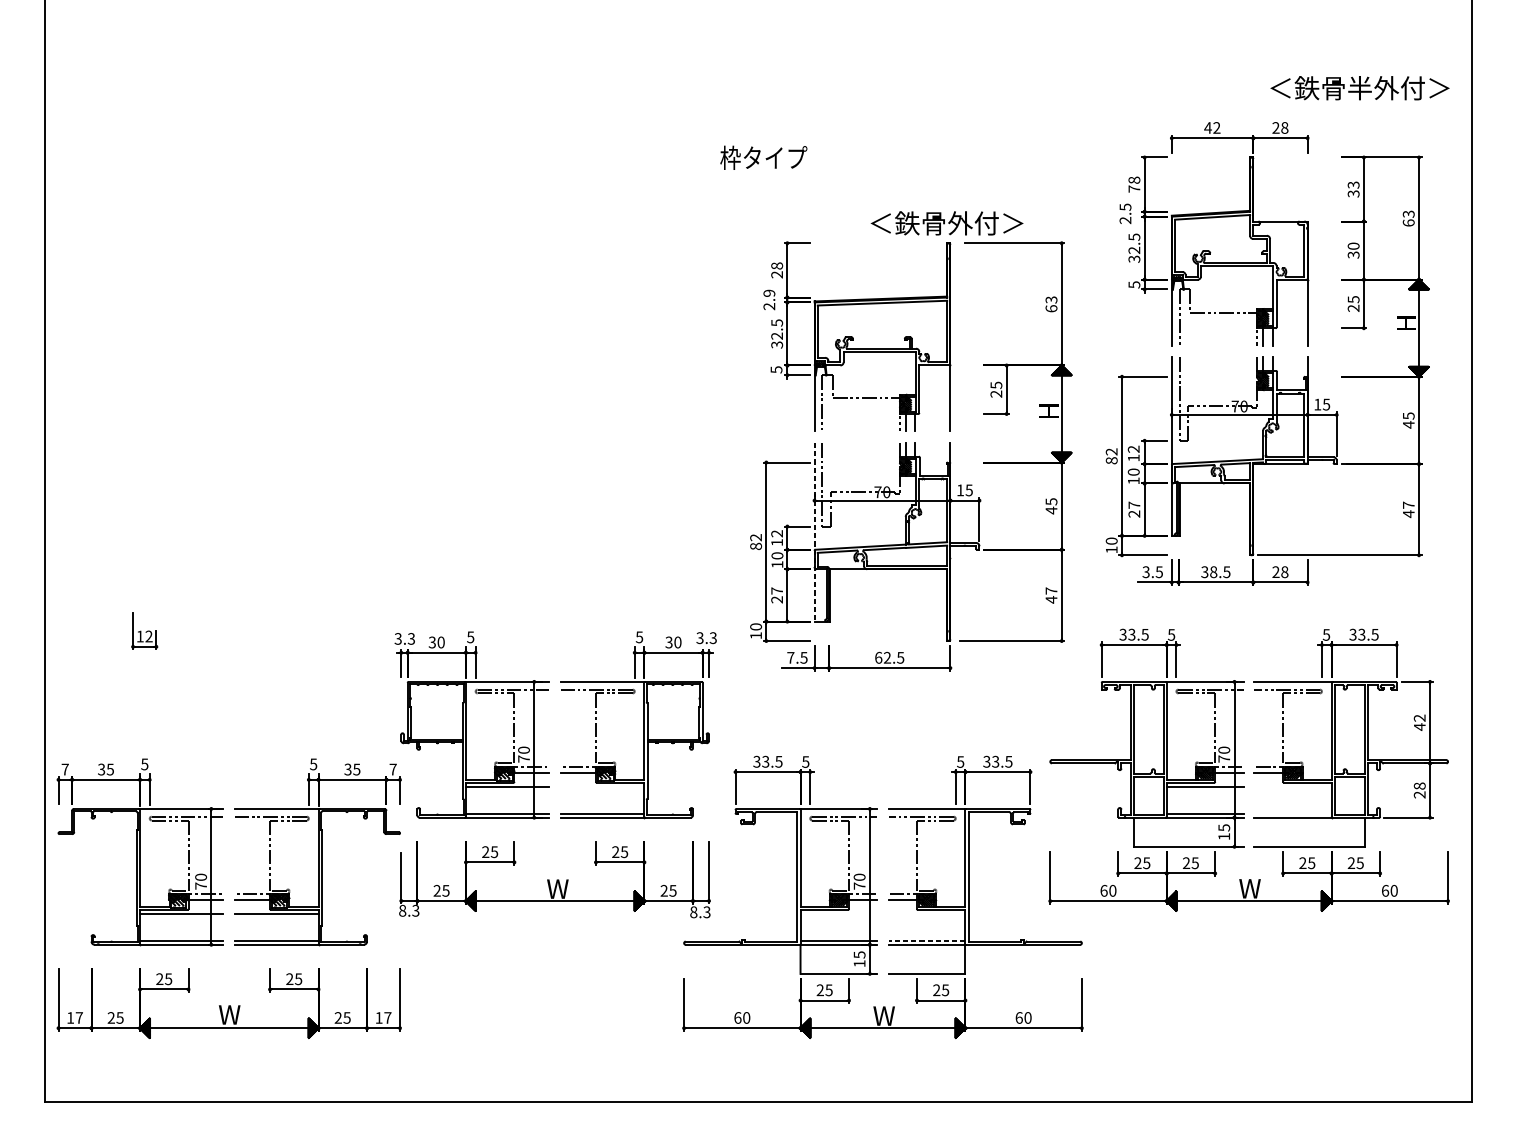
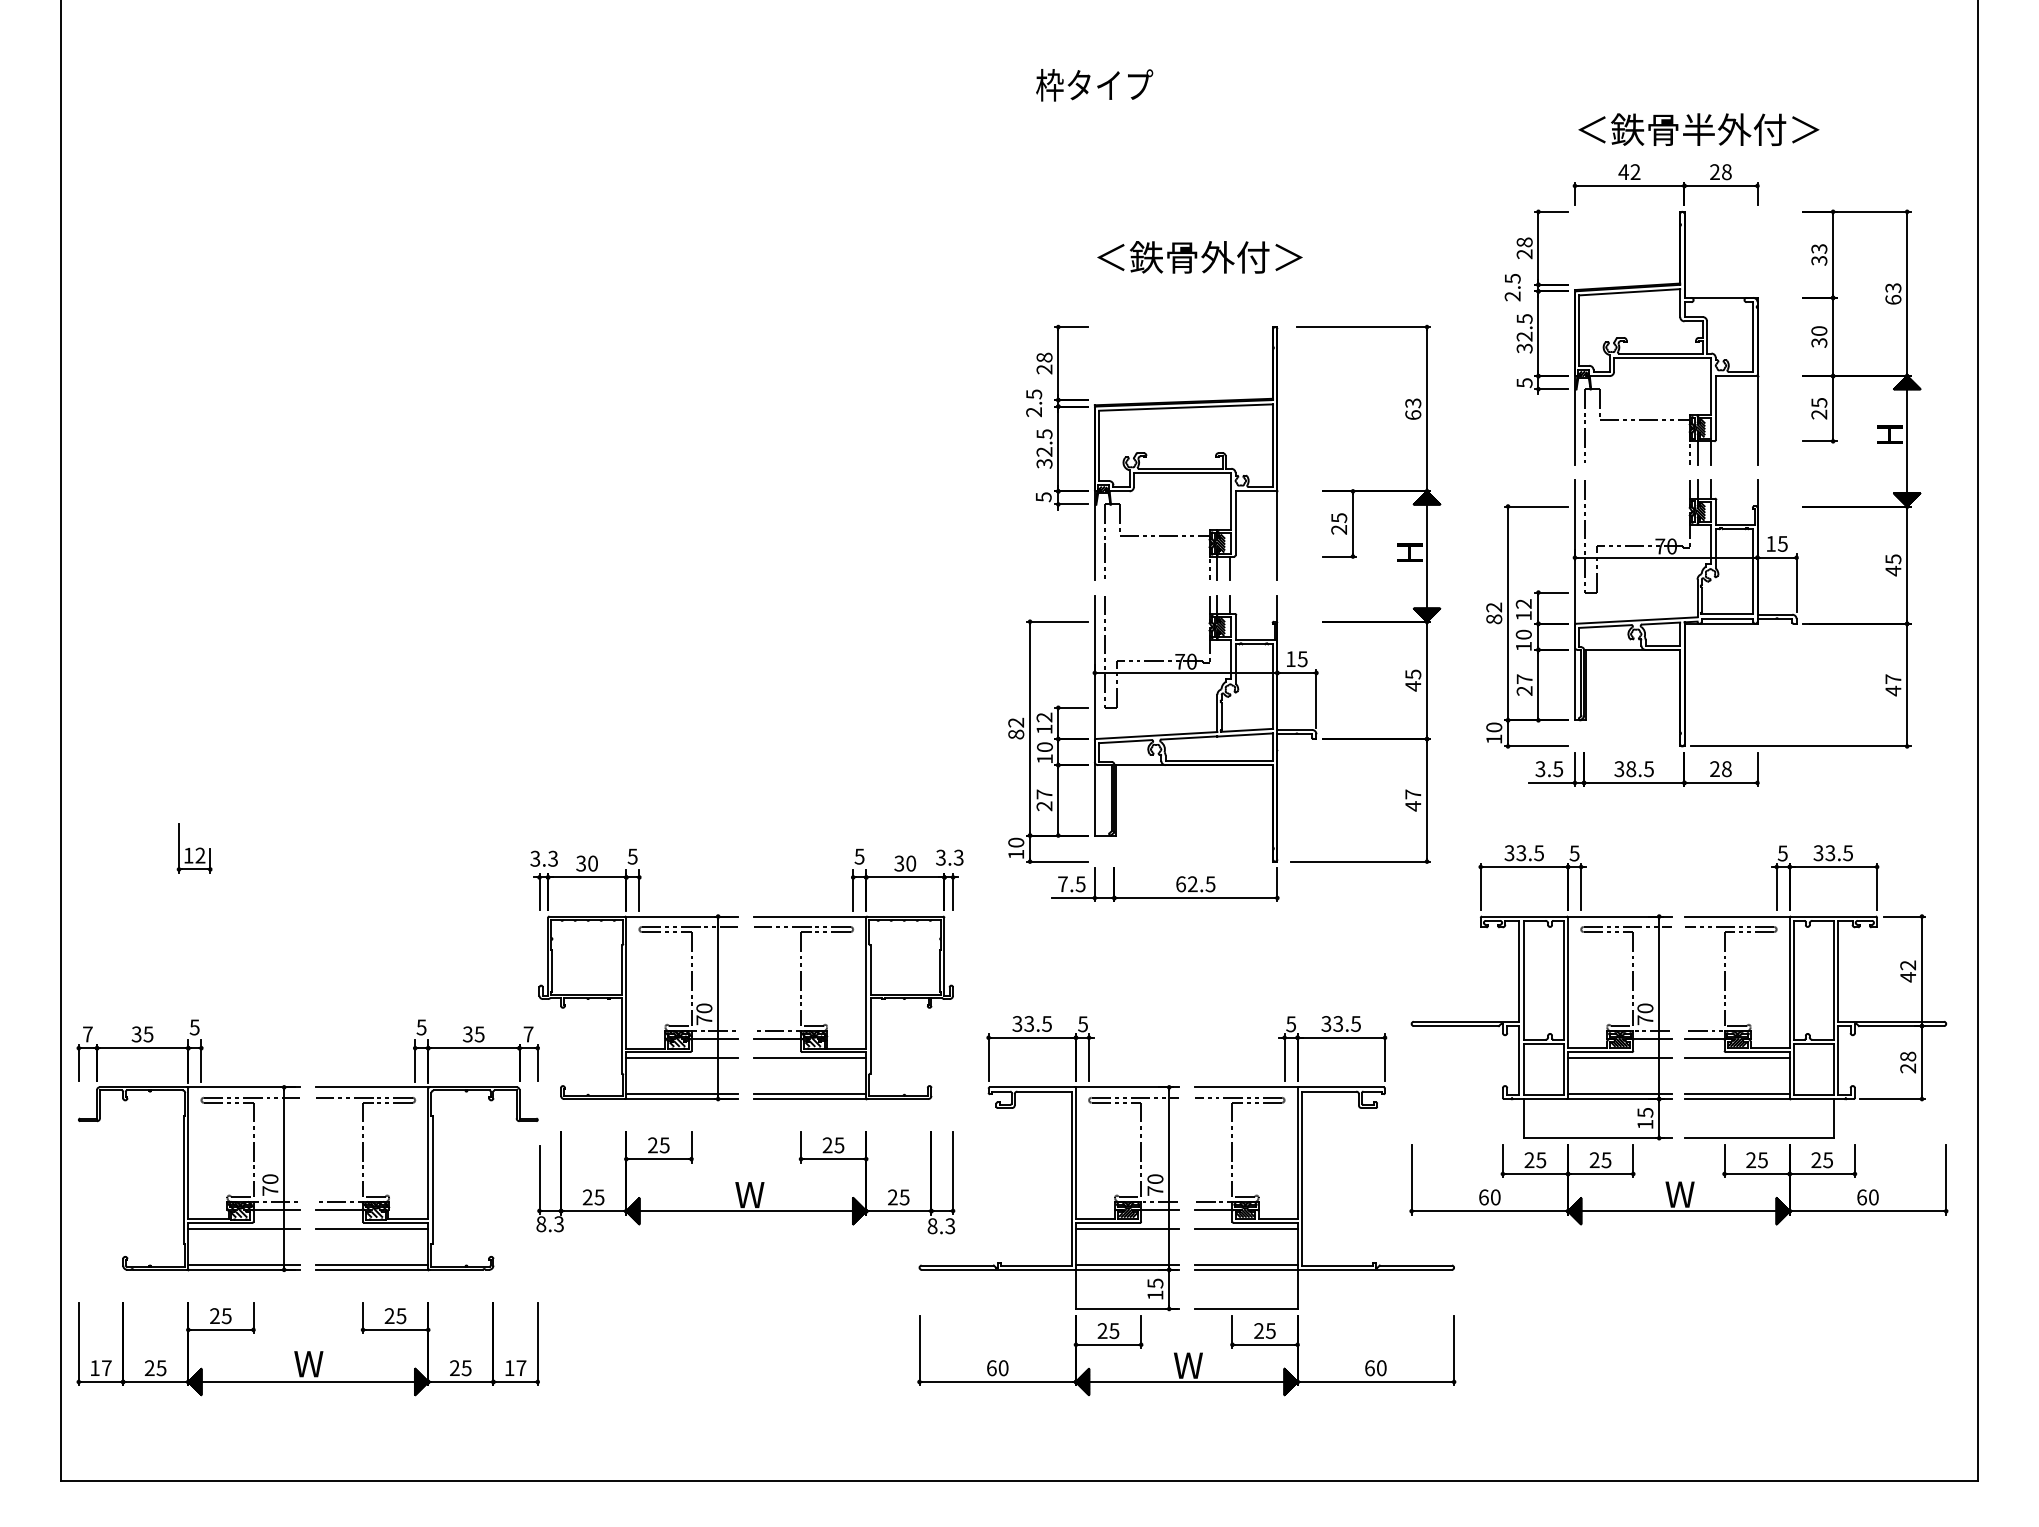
text: (1359, 88) -> (1698, 129), moved
text: (763, 158) -> (1094, 85), moved
text: (1134, 189) -> (1524, 254), 78 -> 28
text: (946, 223) -> (1199, 257), moved
text: (769, 293) -> (1034, 394), 2.9 -> 2.5
line: (814, 532) -> (1094, 715), dashed -> solid
line: (602, 787) -> (810, 1058), added
line: (1292, 787) -> (1737, 1058), added
line: (1292, 814) -> (1737, 1094), added
line: (838, 914) -> (1127, 1228), added
line: (926, 914) -> (1245, 1228), added
line: (927, 941) -> (1246, 1265), dashed -> solid

